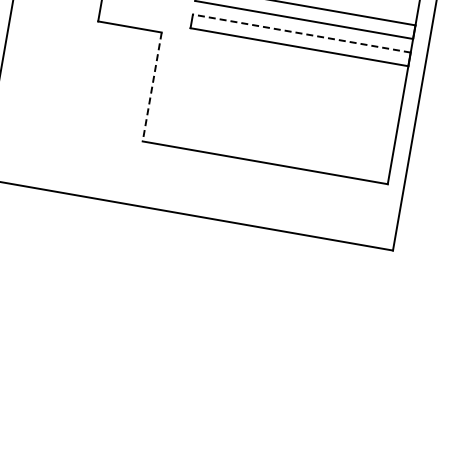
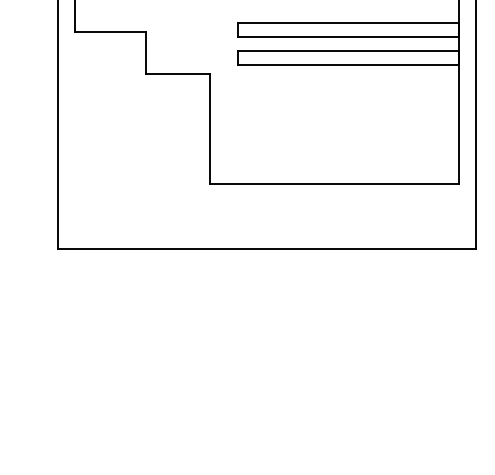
line: (301, 33) -> (348, 50), dashed -> solid
line: (152, 87) -> (210, 129), dashed -> solid

